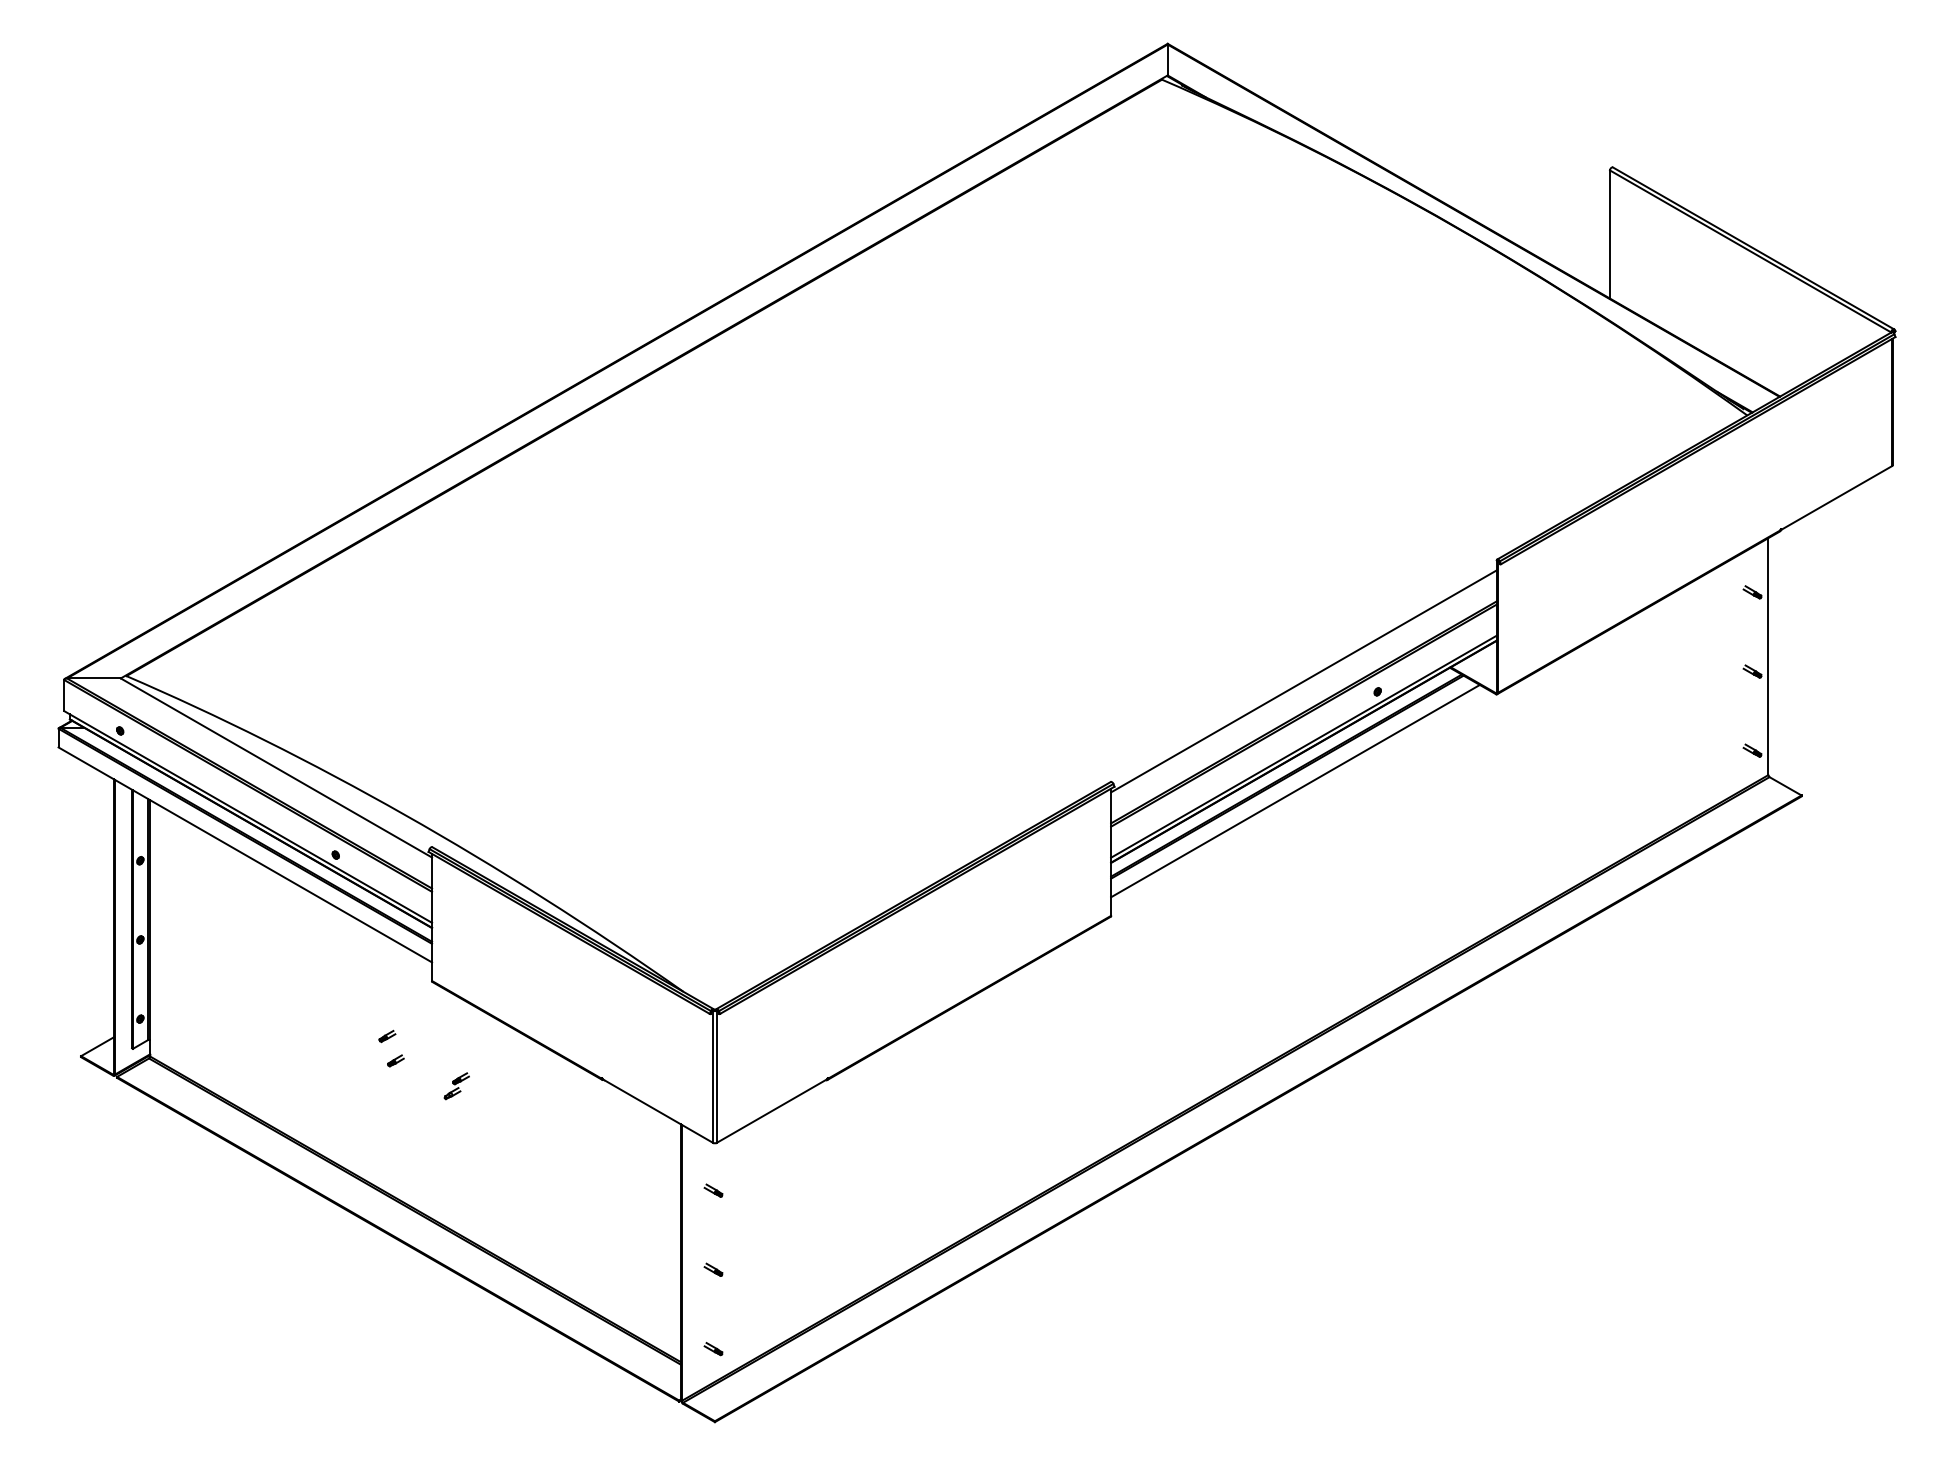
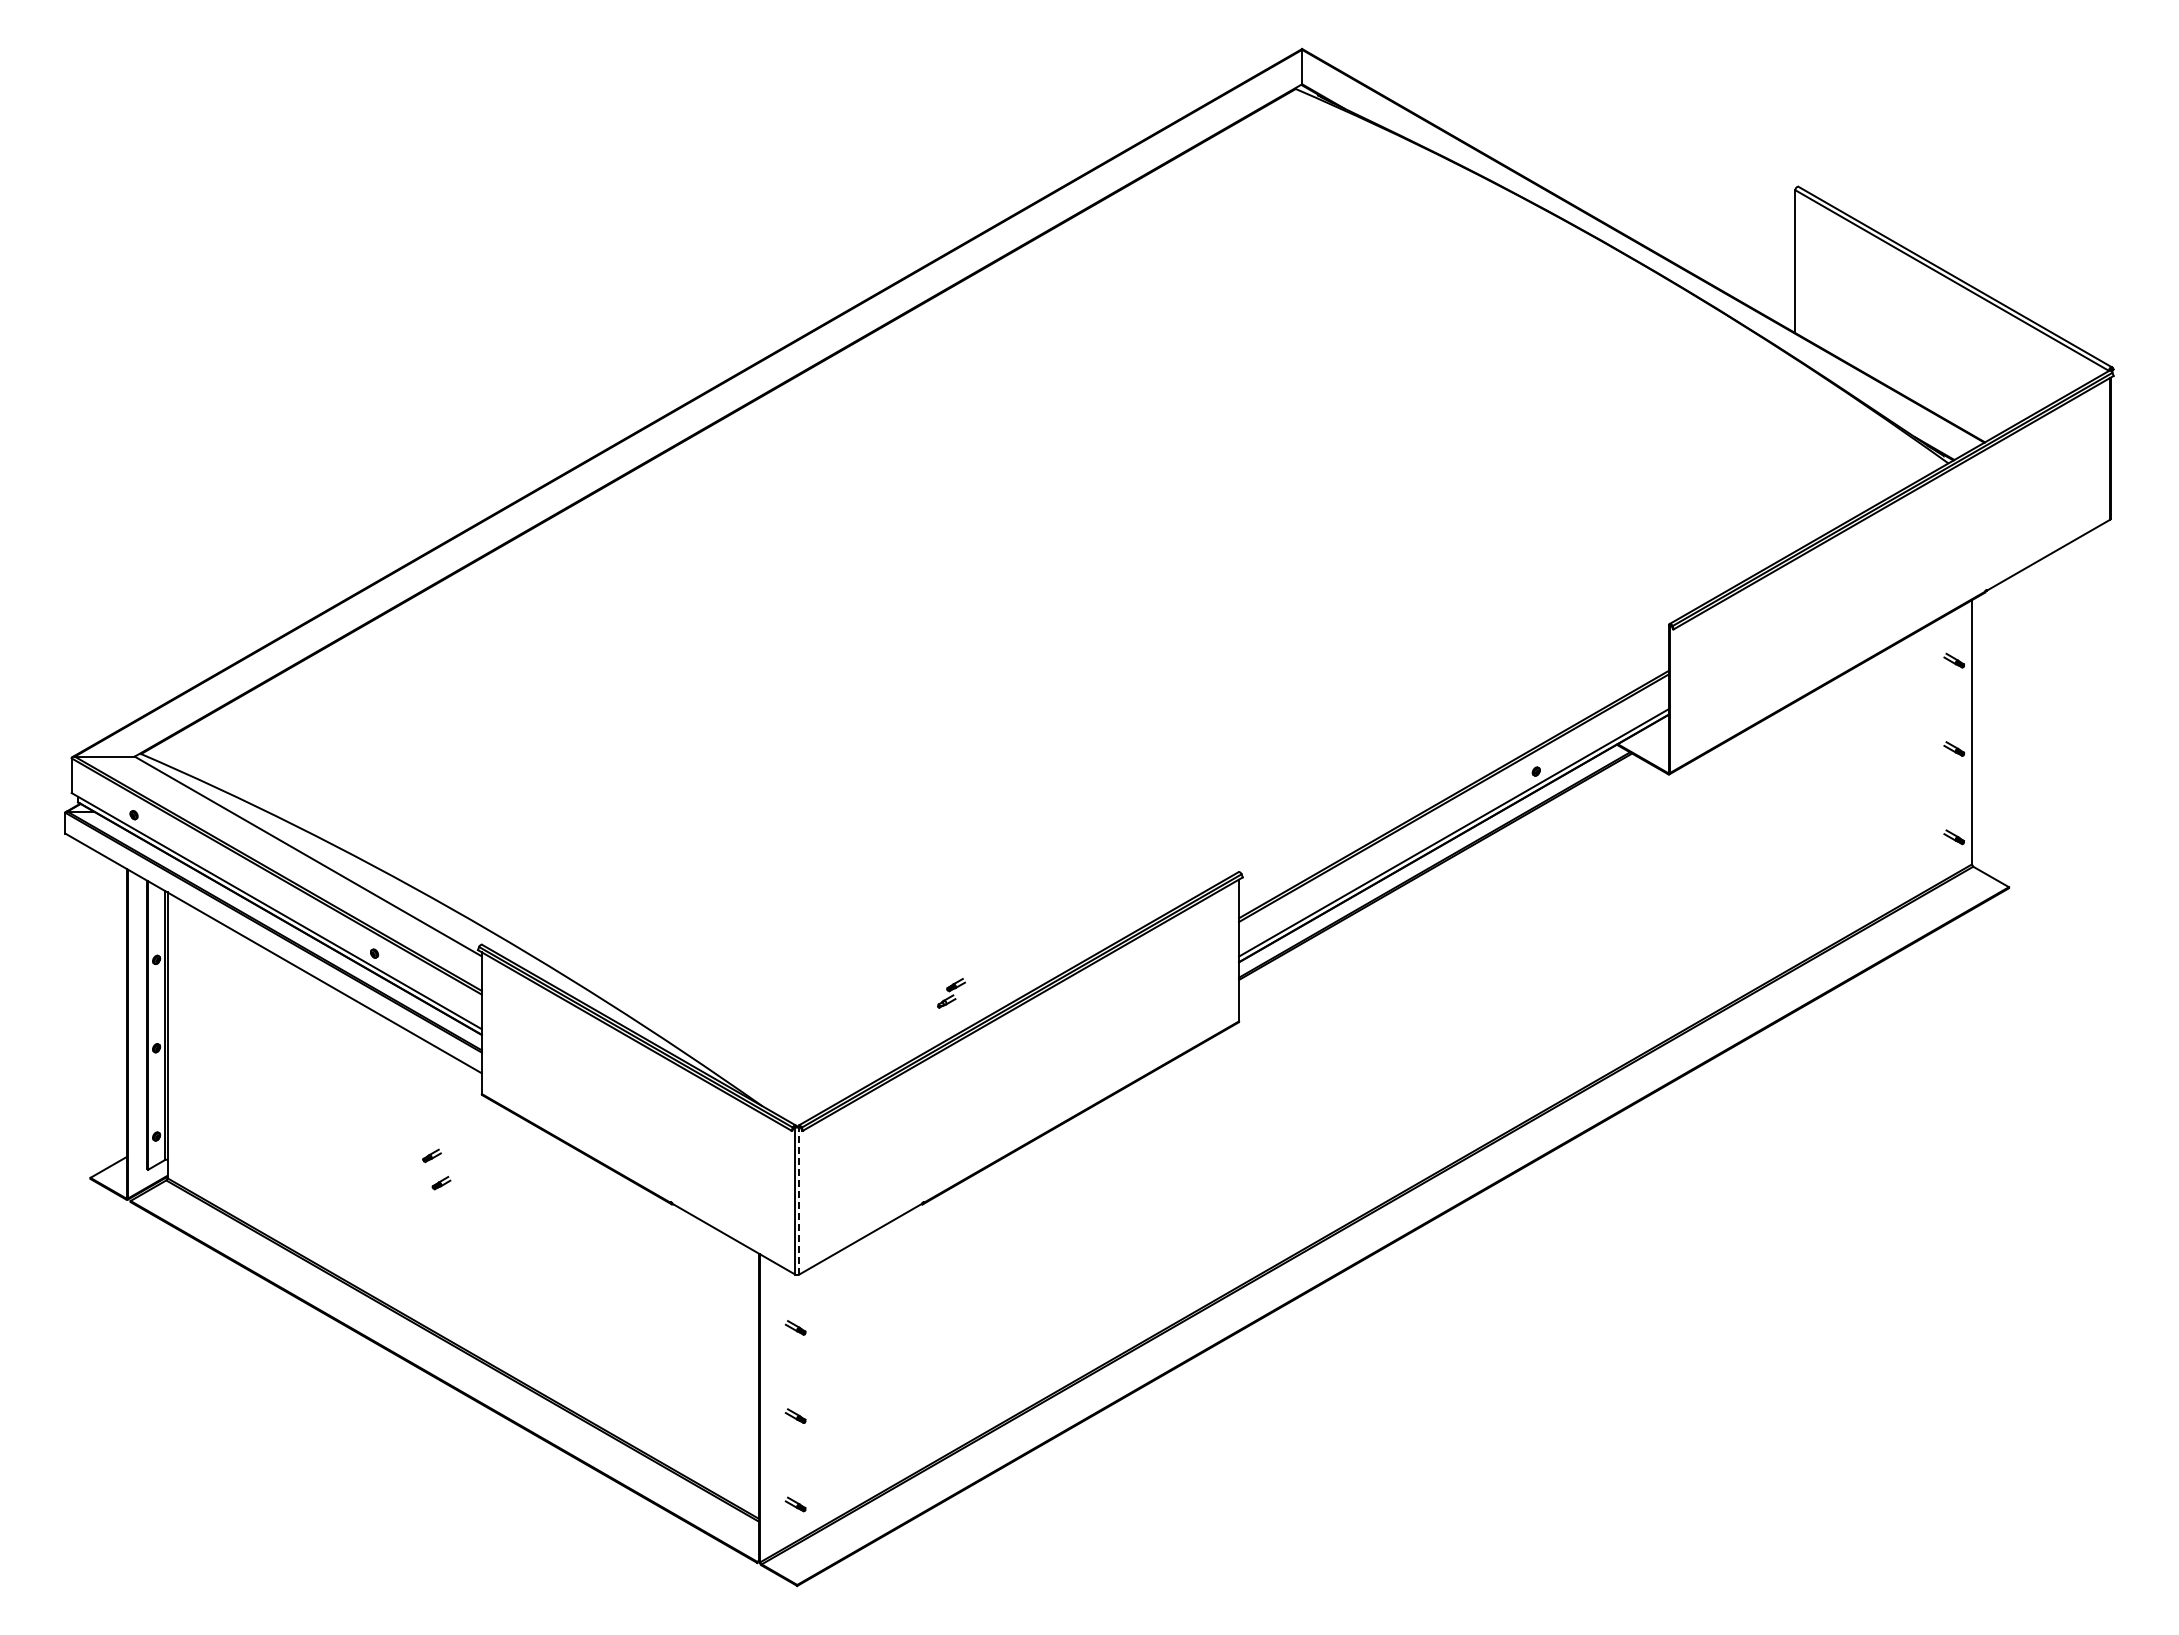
line: (1304, 680) -> (1454, 759), removed
line: (1295, 790) -> (1444, 881), removed
line: (716, 1076) -> (799, 1200), solid -> dashed
part: (456, 1086) -> (951, 993), moved

